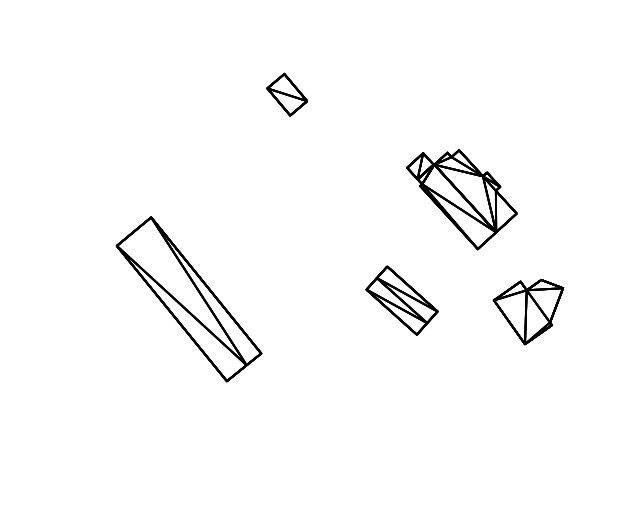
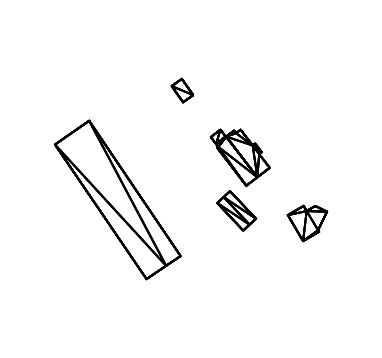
part: (461, 199) -> (239, 157), moved
part: (188, 298) -> (117, 199), size x1.67

